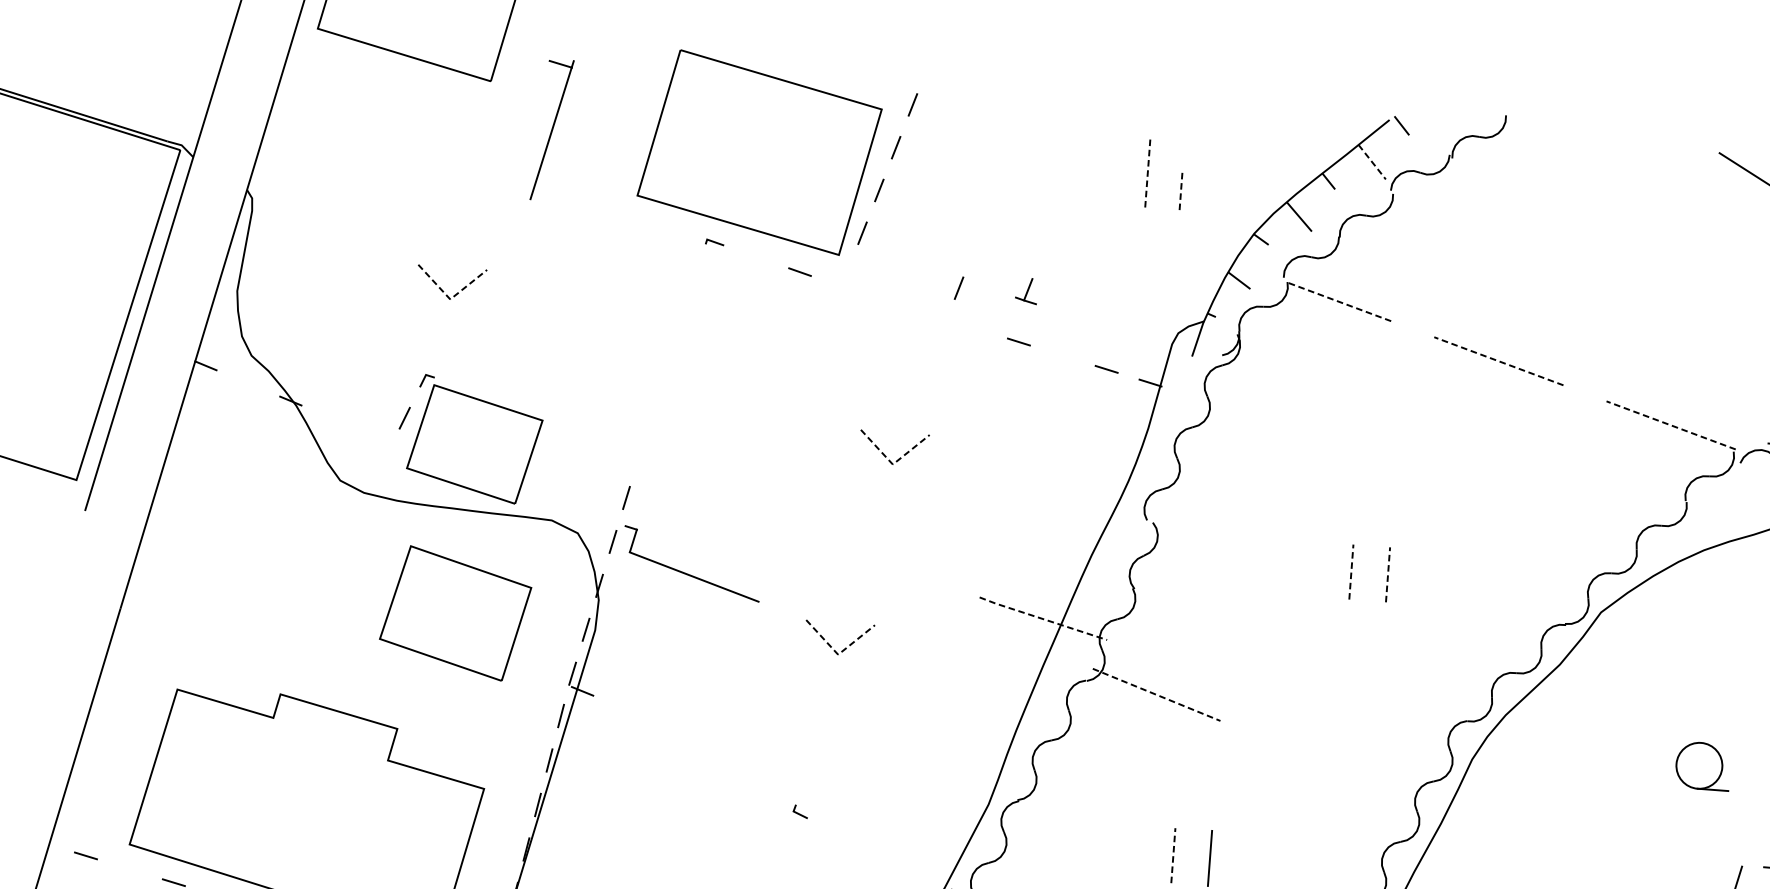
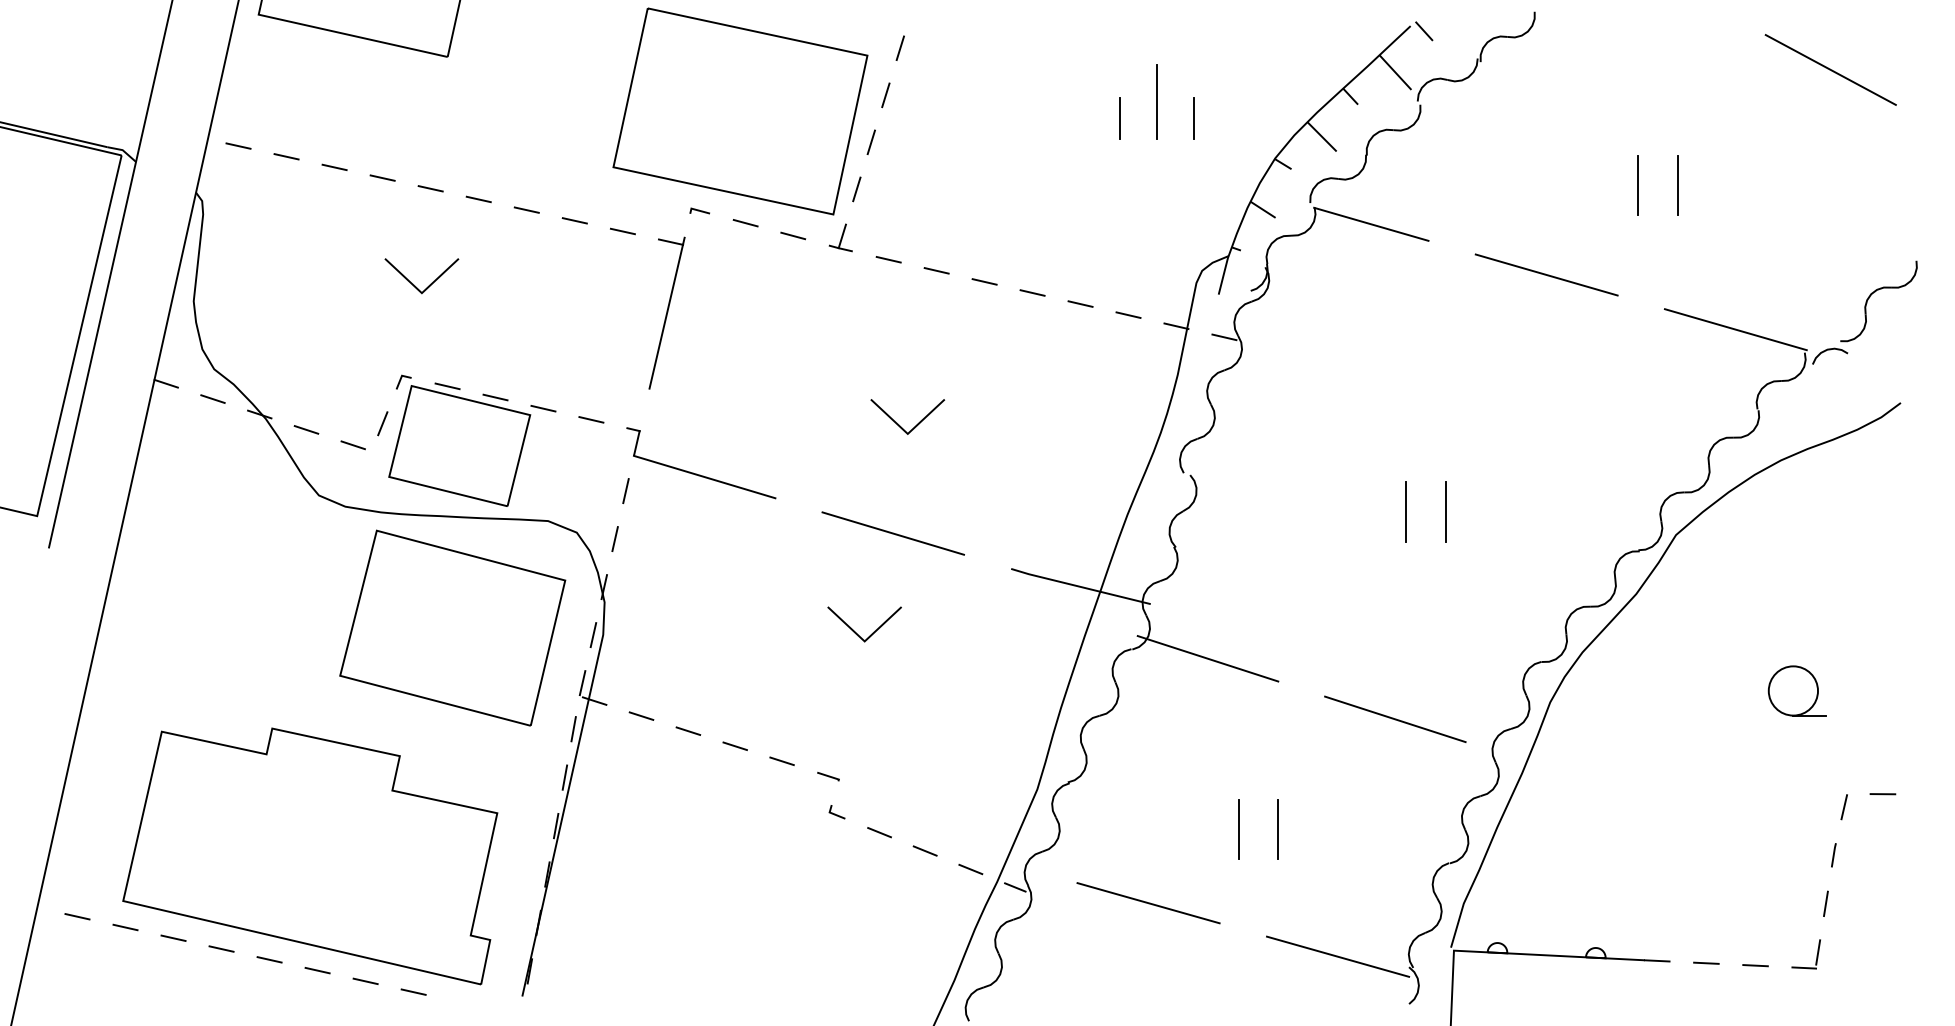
part: (551, 129) -> (666, 312), moved
line: (289, 149) -> (238, 145), added
line: (333, 162) -> (286, 156), added
line: (1372, 162) -> (1395, 72), dashed -> solid
line: (1147, 173) -> (1156, 102), dashed -> solid
line: (377, 175) -> (334, 166), added
line: (1112, 185) -> (1119, 118), added
line: (421, 188) -> (382, 177), added
line: (1180, 190) -> (1193, 118), dashed -> solid
line: (465, 202) -> (430, 188), added
line: (509, 216) -> (478, 199), added
line: (553, 228) -> (526, 209), added
line: (597, 242) -> (574, 220), added
line: (641, 256) -> (622, 231), added
line: (756, 256) -> (745, 222), added
line: (1590, 284) -> (1638, 185), added
line: (958, 287) -> (963, 239), removed
line: (1626, 287) -> (1677, 185), added
part: (1026, 290) -> (840, 237), moved
line: (449, 299) -> (421, 293), dashed -> solid
line: (887, 300) -> (888, 259), added
line: (1338, 301) -> (1370, 224), dashed -> solid
line: (931, 314) -> (936, 270), added
line: (974, 327) -> (984, 281), added
line: (1062, 355) -> (1080, 303), added
line: (1498, 361) -> (1546, 275), dashed -> solid
line: (247, 382) -> (212, 398), added
line: (467, 388) -> (447, 386), added
line: (1194, 396) -> (1224, 337), added
line: (511, 401) -> (495, 397), added
line: (555, 415) -> (543, 408), added
line: (333, 418) -> (306, 429), added
line: (1670, 425) -> (1735, 329), dashed -> solid
line: (599, 428) -> (591, 419), added
line: (375, 436) -> (352, 445), added
line: (892, 464) -> (907, 433), dashed -> solid
line: (871, 556) -> (892, 533), added
line: (1351, 572) -> (1406, 512), dashed -> solid
part: (690, 574) -> (700, 474), moved
line: (1387, 575) -> (1445, 512), dashed -> solid
part: (455, 612) -> (452, 627), size x1.43
line: (1042, 618) -> (1080, 586), dashed -> solid
line: (838, 654) -> (864, 641), dashed -> solid
line: (1157, 694) -> (1208, 658), dashed -> solid
line: (625, 708) -> (641, 715), added
line: (667, 725) -> (688, 730), added
line: (709, 743) -> (734, 746), added
line: (752, 760) -> (781, 761), added
line: (1326, 764) -> (1395, 719), added
line: (795, 777) -> (828, 776), added
line: (838, 833) -> (879, 832), added
line: (879, 853) -> (924, 850), added
line: (1173, 855) -> (1238, 829), dashed -> solid
line: (129, 869) -> (125, 927), added
line: (920, 874) -> (970, 869), added

